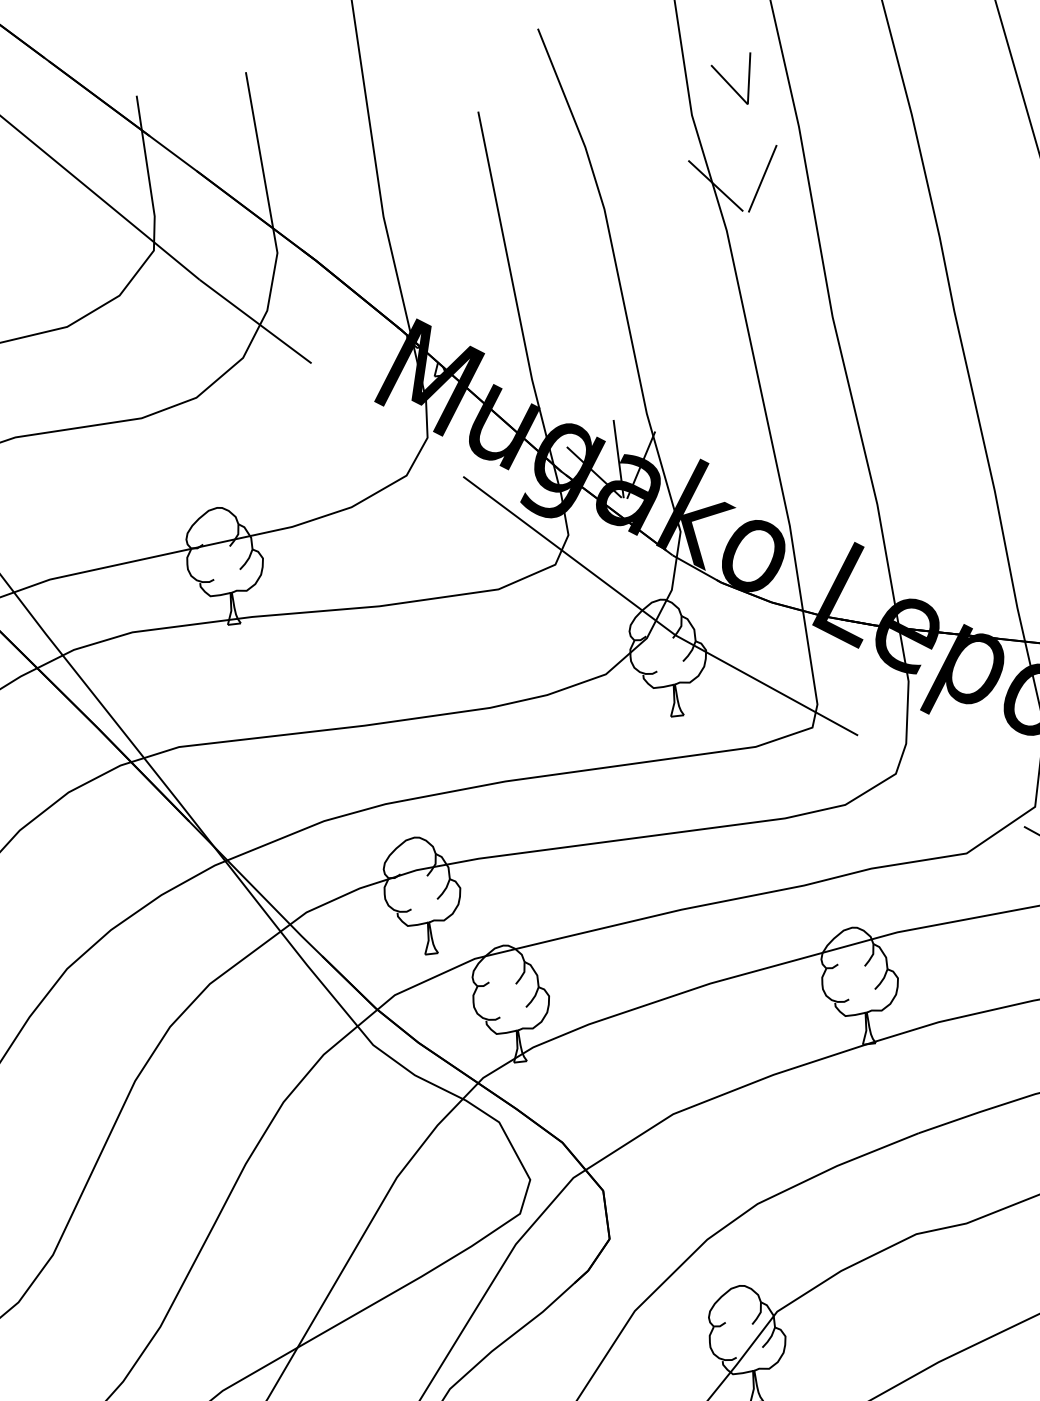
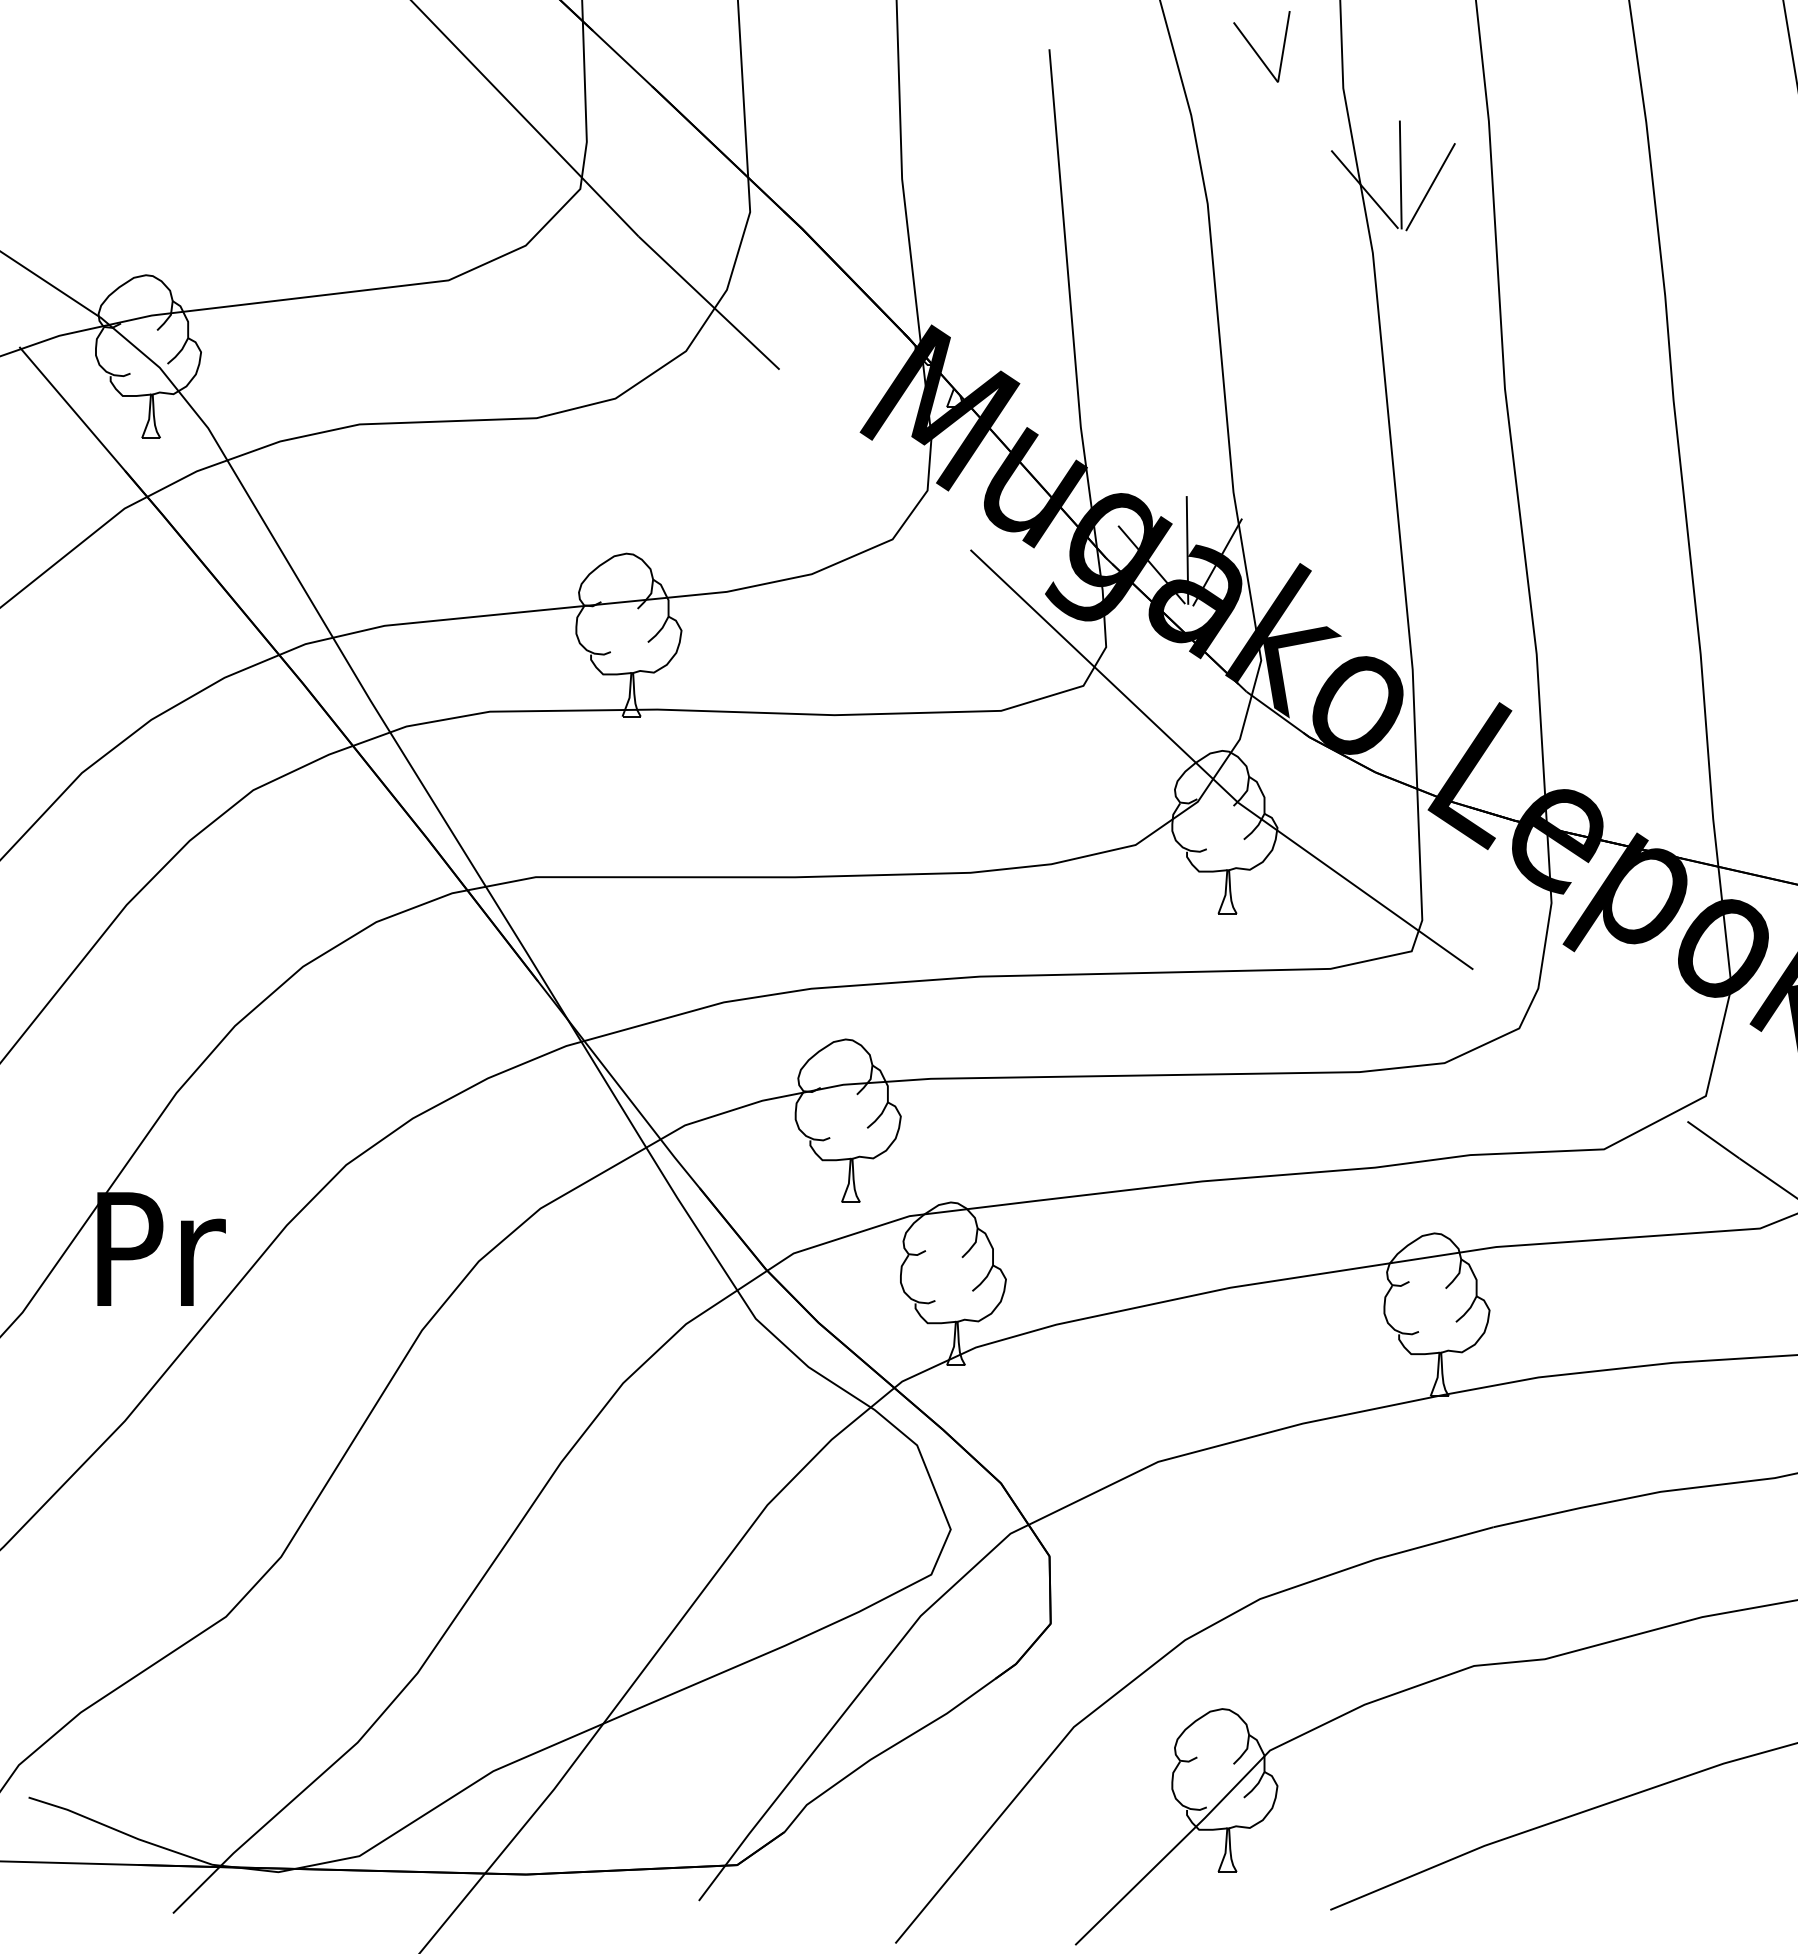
line: (729, 84) -> (1256, 51), moved
line: (740, 172) -> (1400, 174), added

